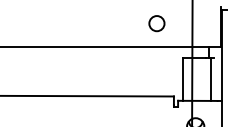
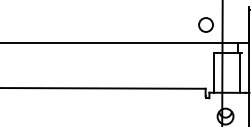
circle: (156, 23) -> (205, 24), moved

